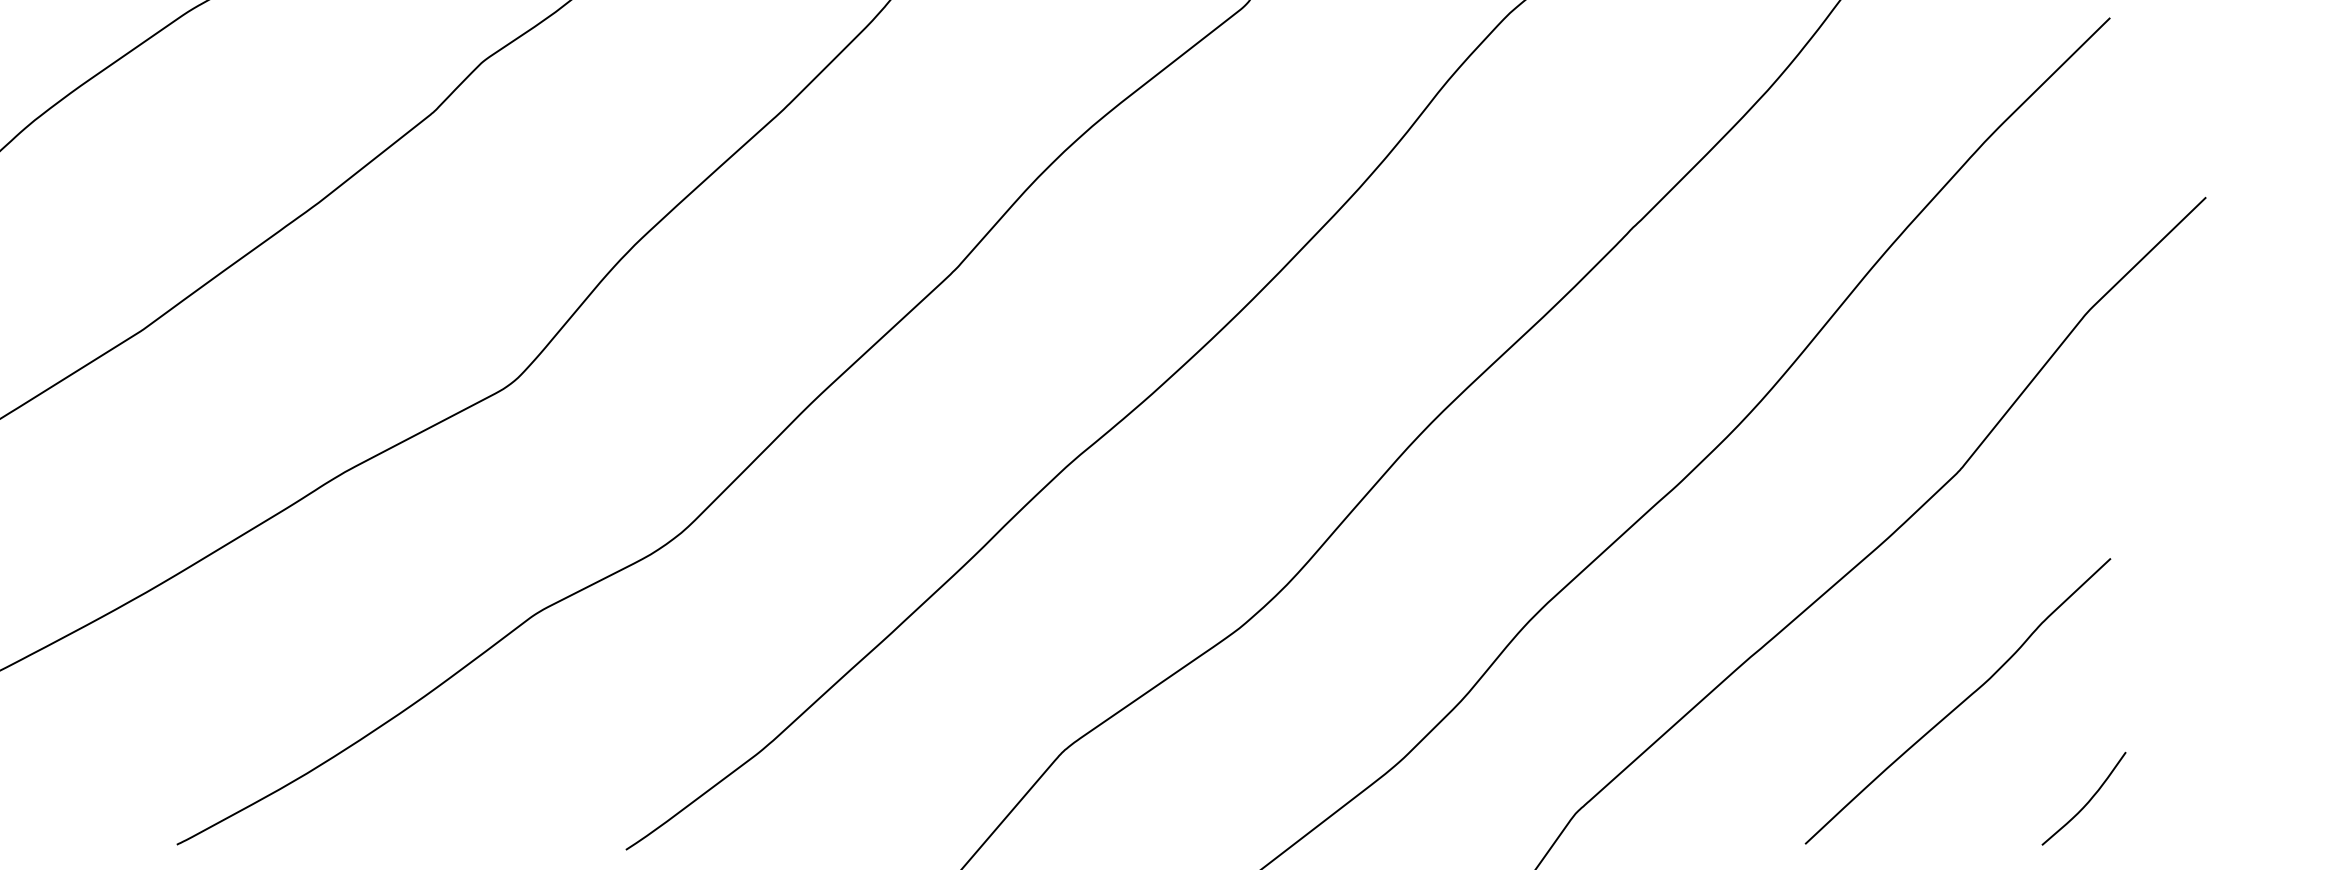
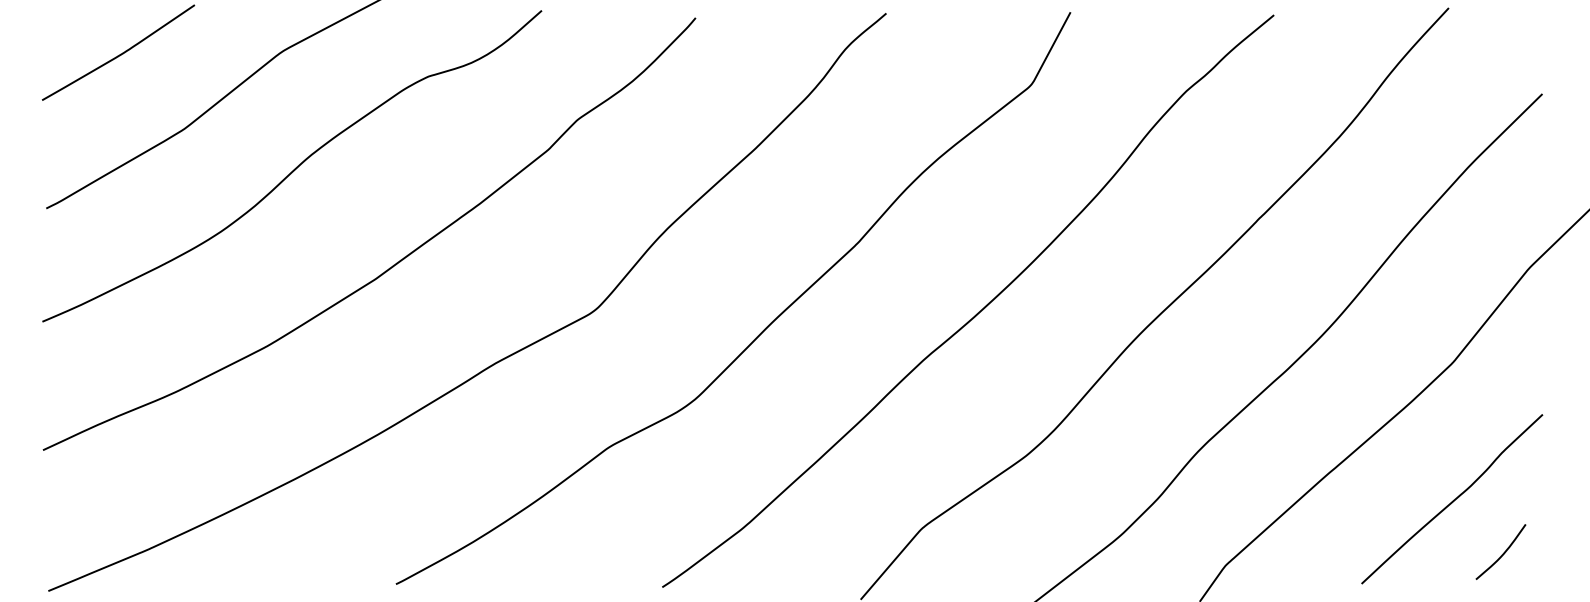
curve: (2086, 801) -> (1502, 553), moved

